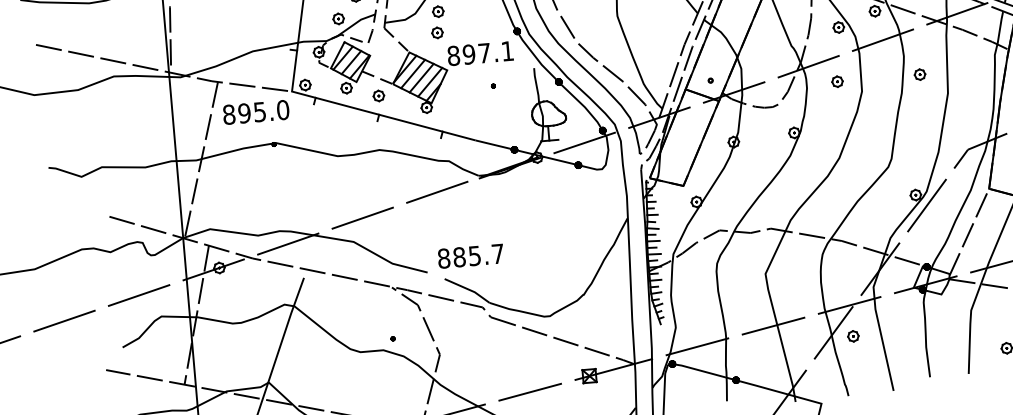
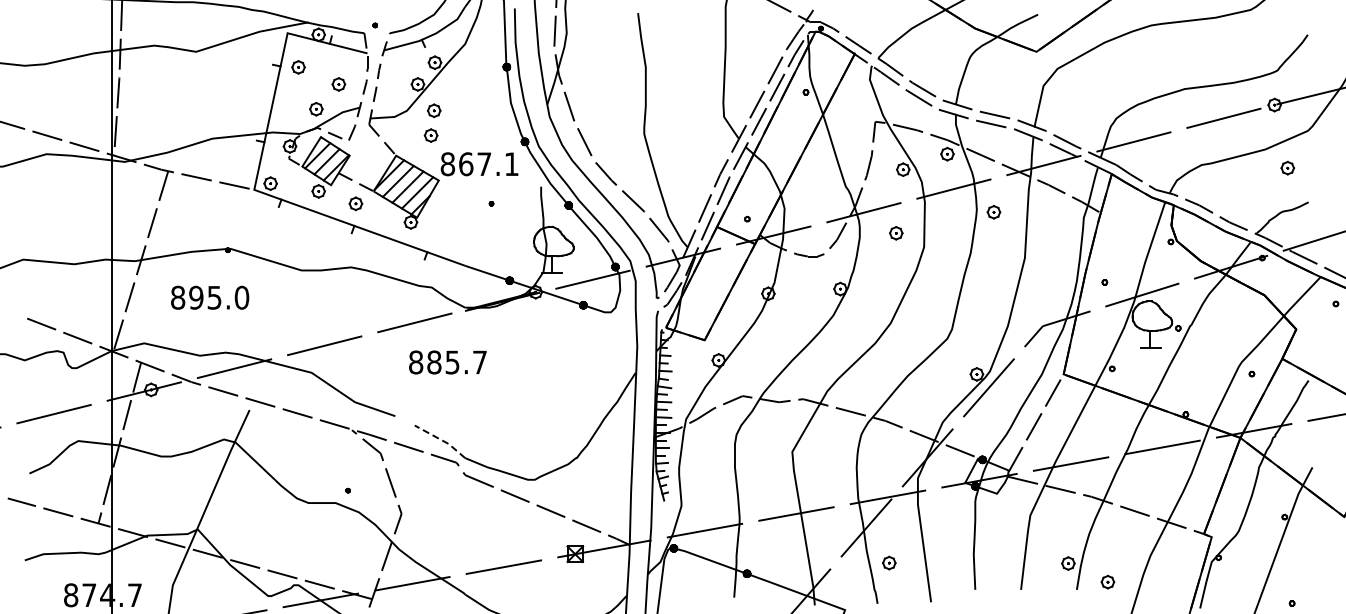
text: (469, 54) -> (466, 164), 897.1 -> 867.1
part: (919, 74) -> (993, 212), moved
text: (256, 112) -> (210, 297), moved
text: (470, 256) -> (447, 362), moved
line: (468, 289) -> (441, 440), solid -> dashed
part: (853, 335) -> (889, 562), moved

